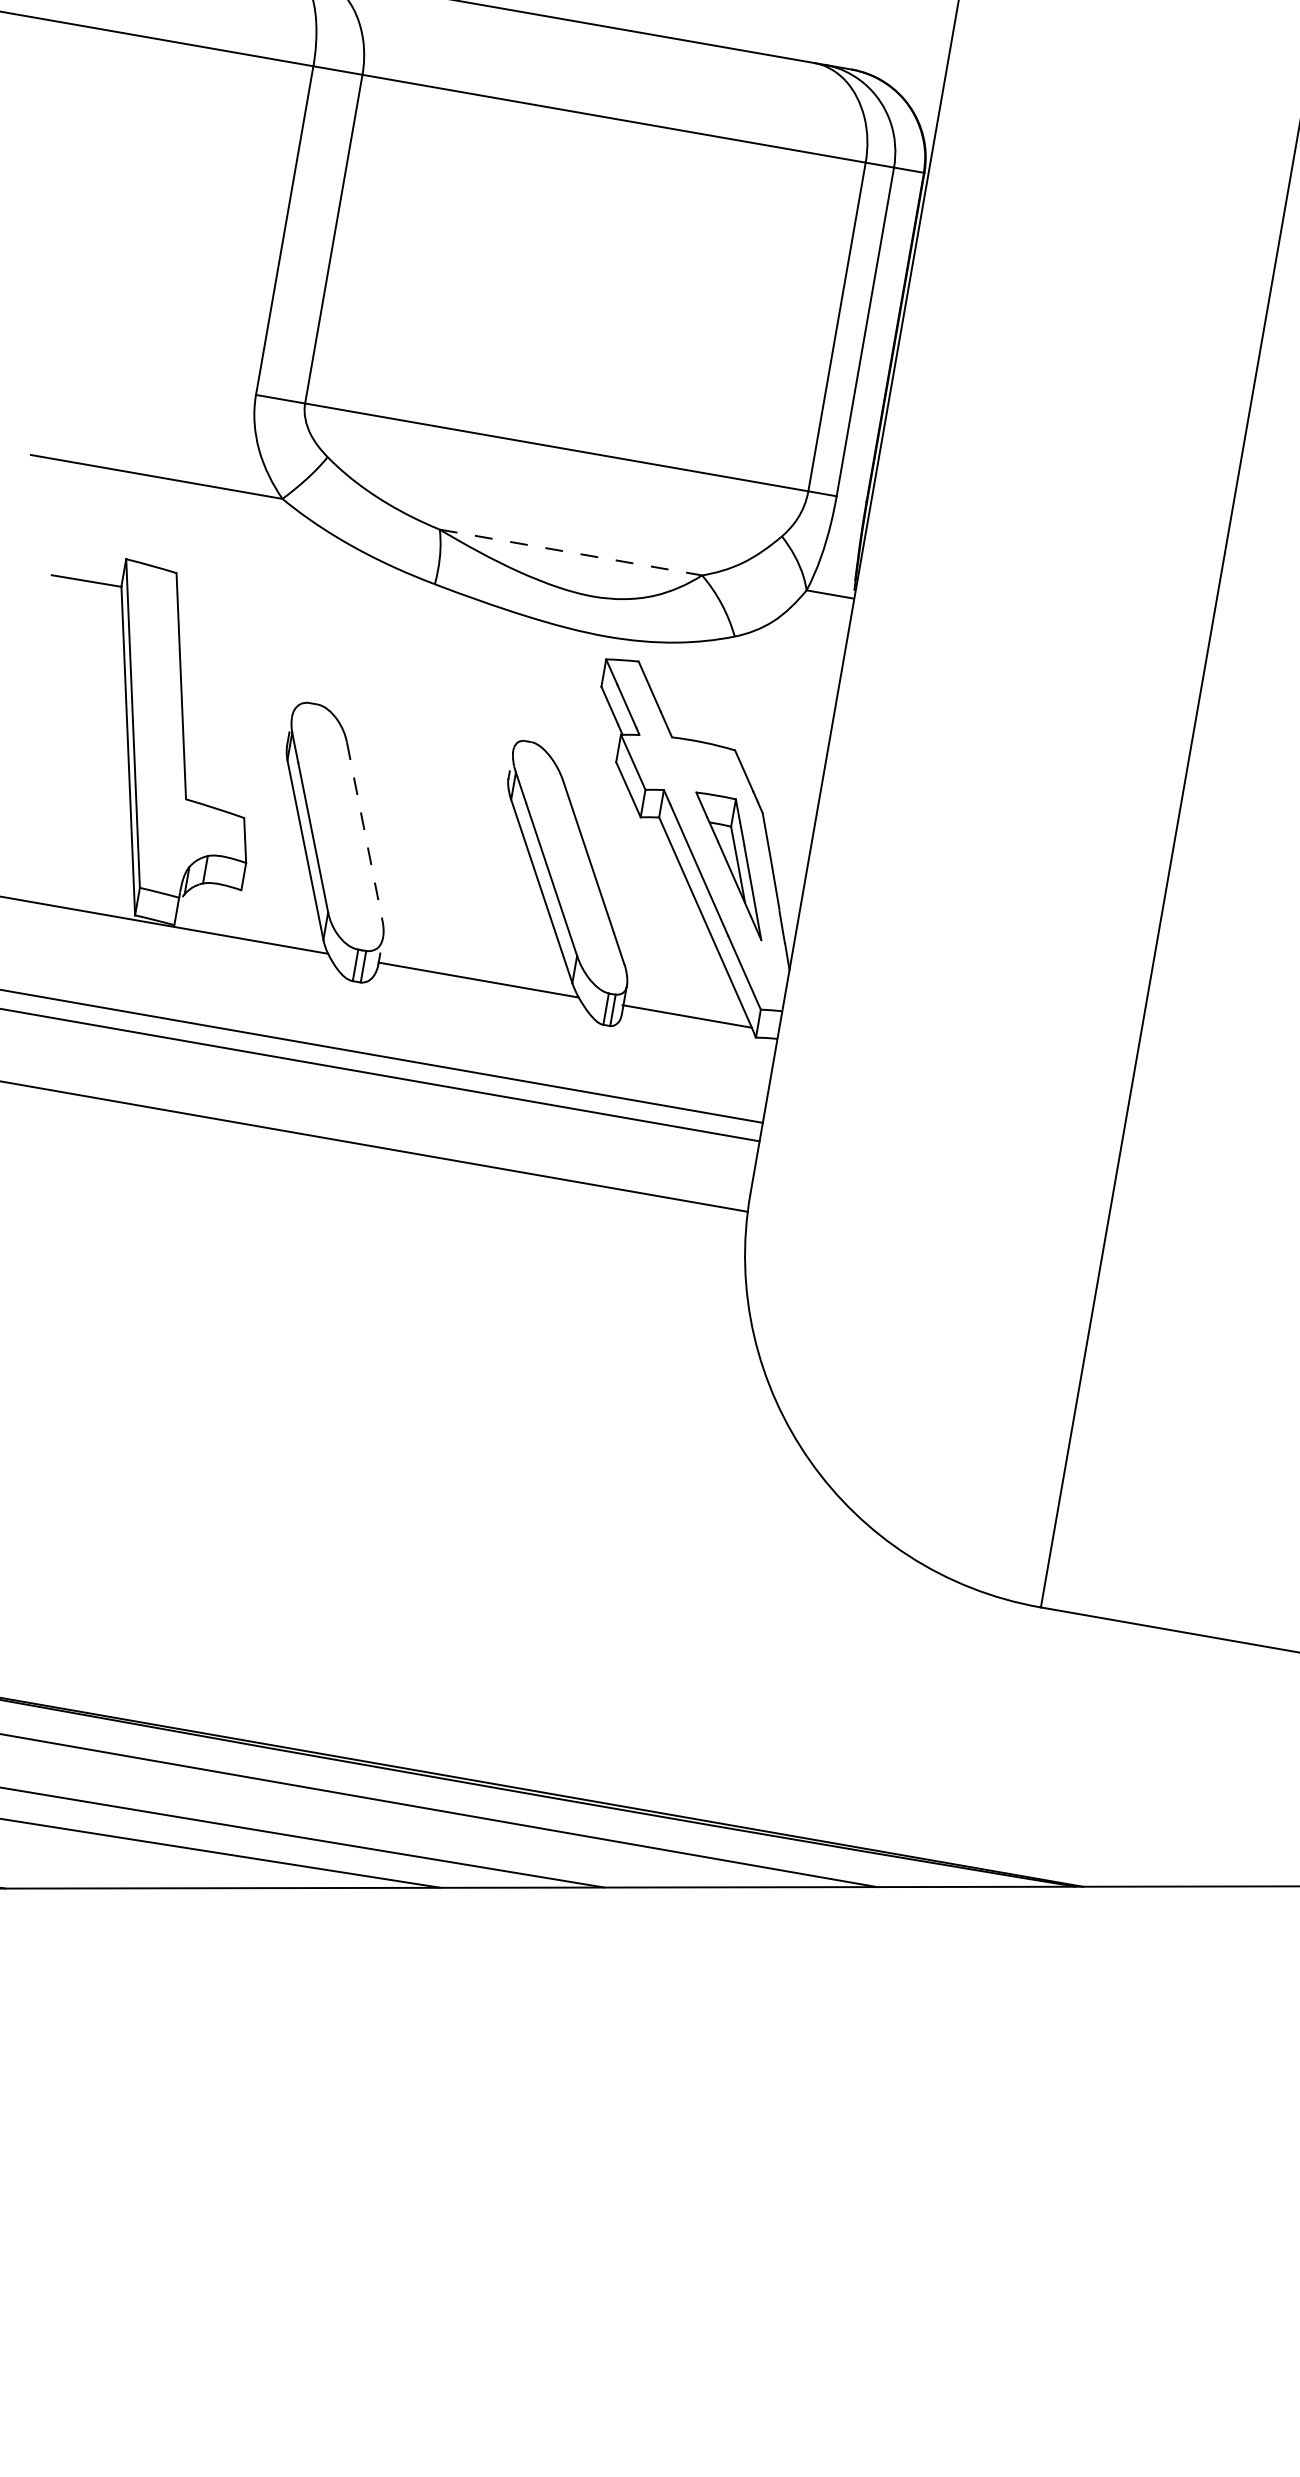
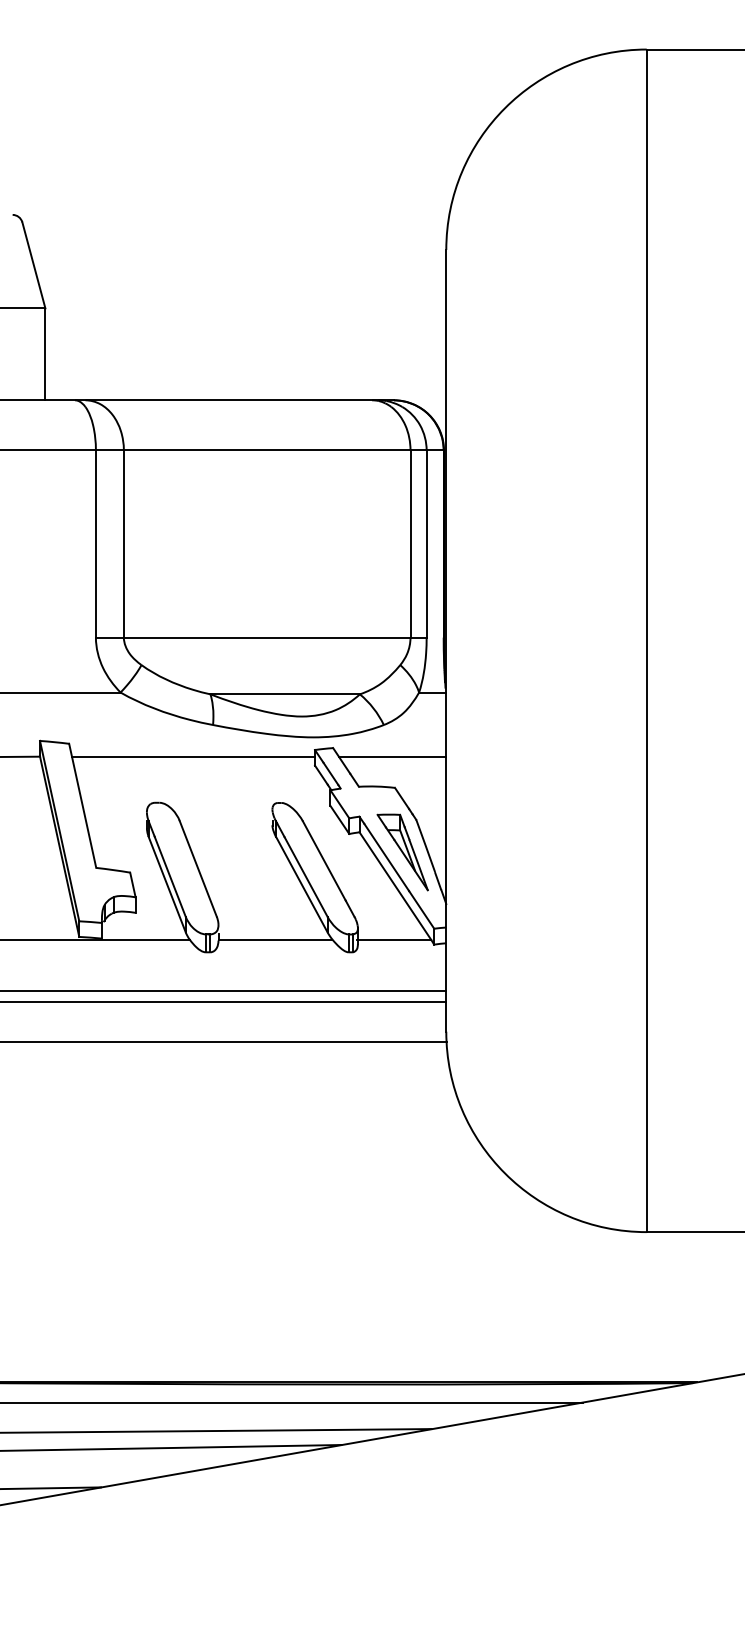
line: (571, 552) -> (285, 694), dashed -> solid
line: (390, 633) -> (193, 756), added
line: (740, 694) -> (392, 756), added
line: (365, 833) -> (198, 869), dashed -> solid

